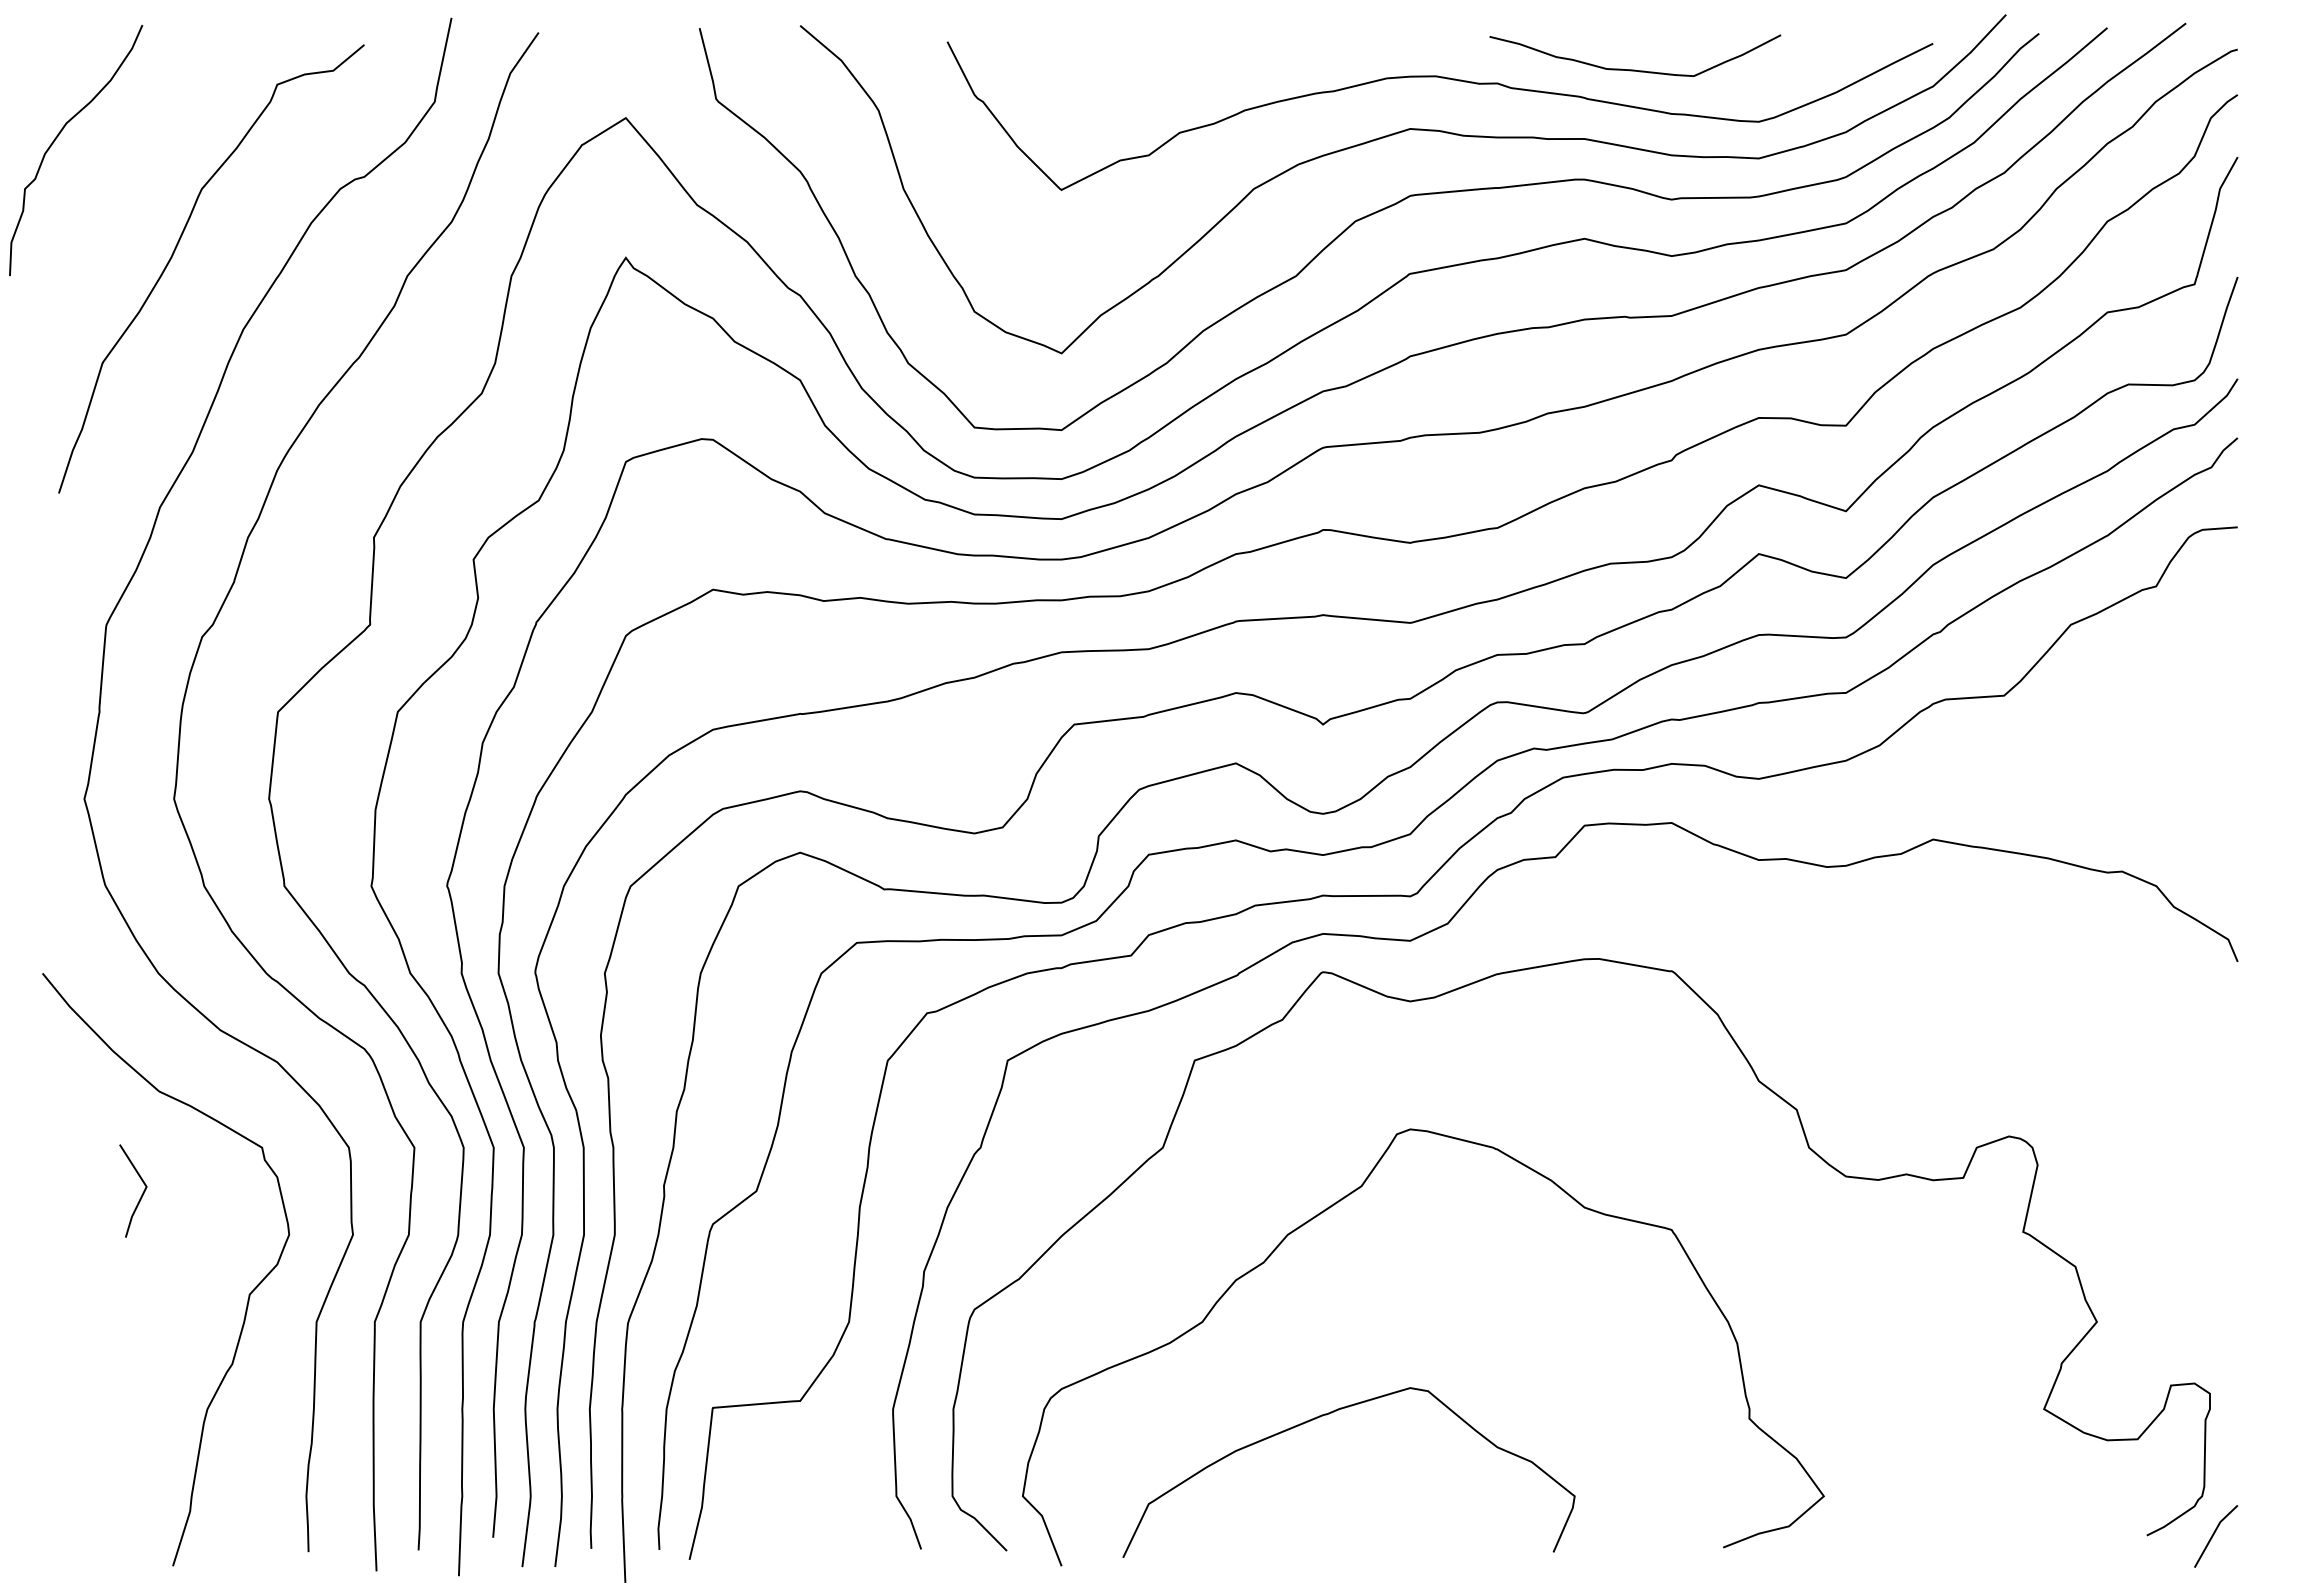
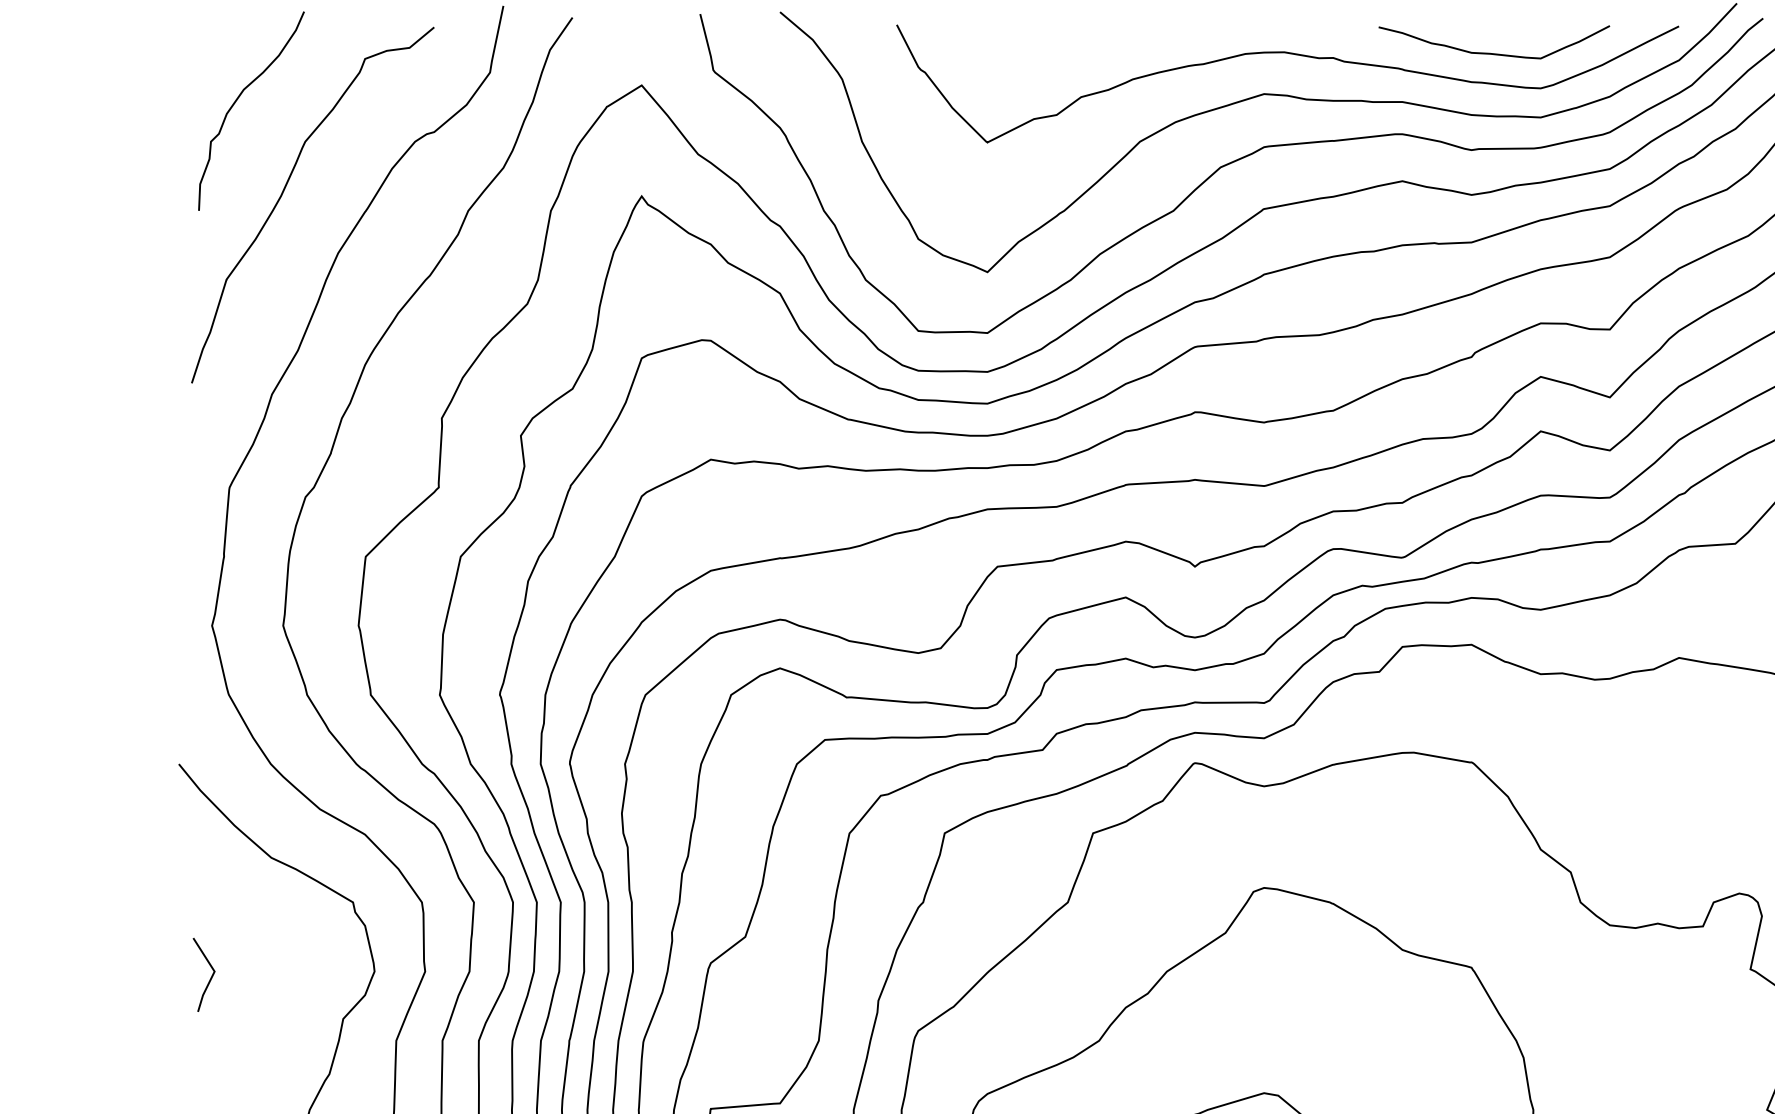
curve: (1635, 69) -> (1494, 53), moved
curve: (59, 135) -> (238, 99), moved
line: (141, 1194) -> (210, 977), moved

